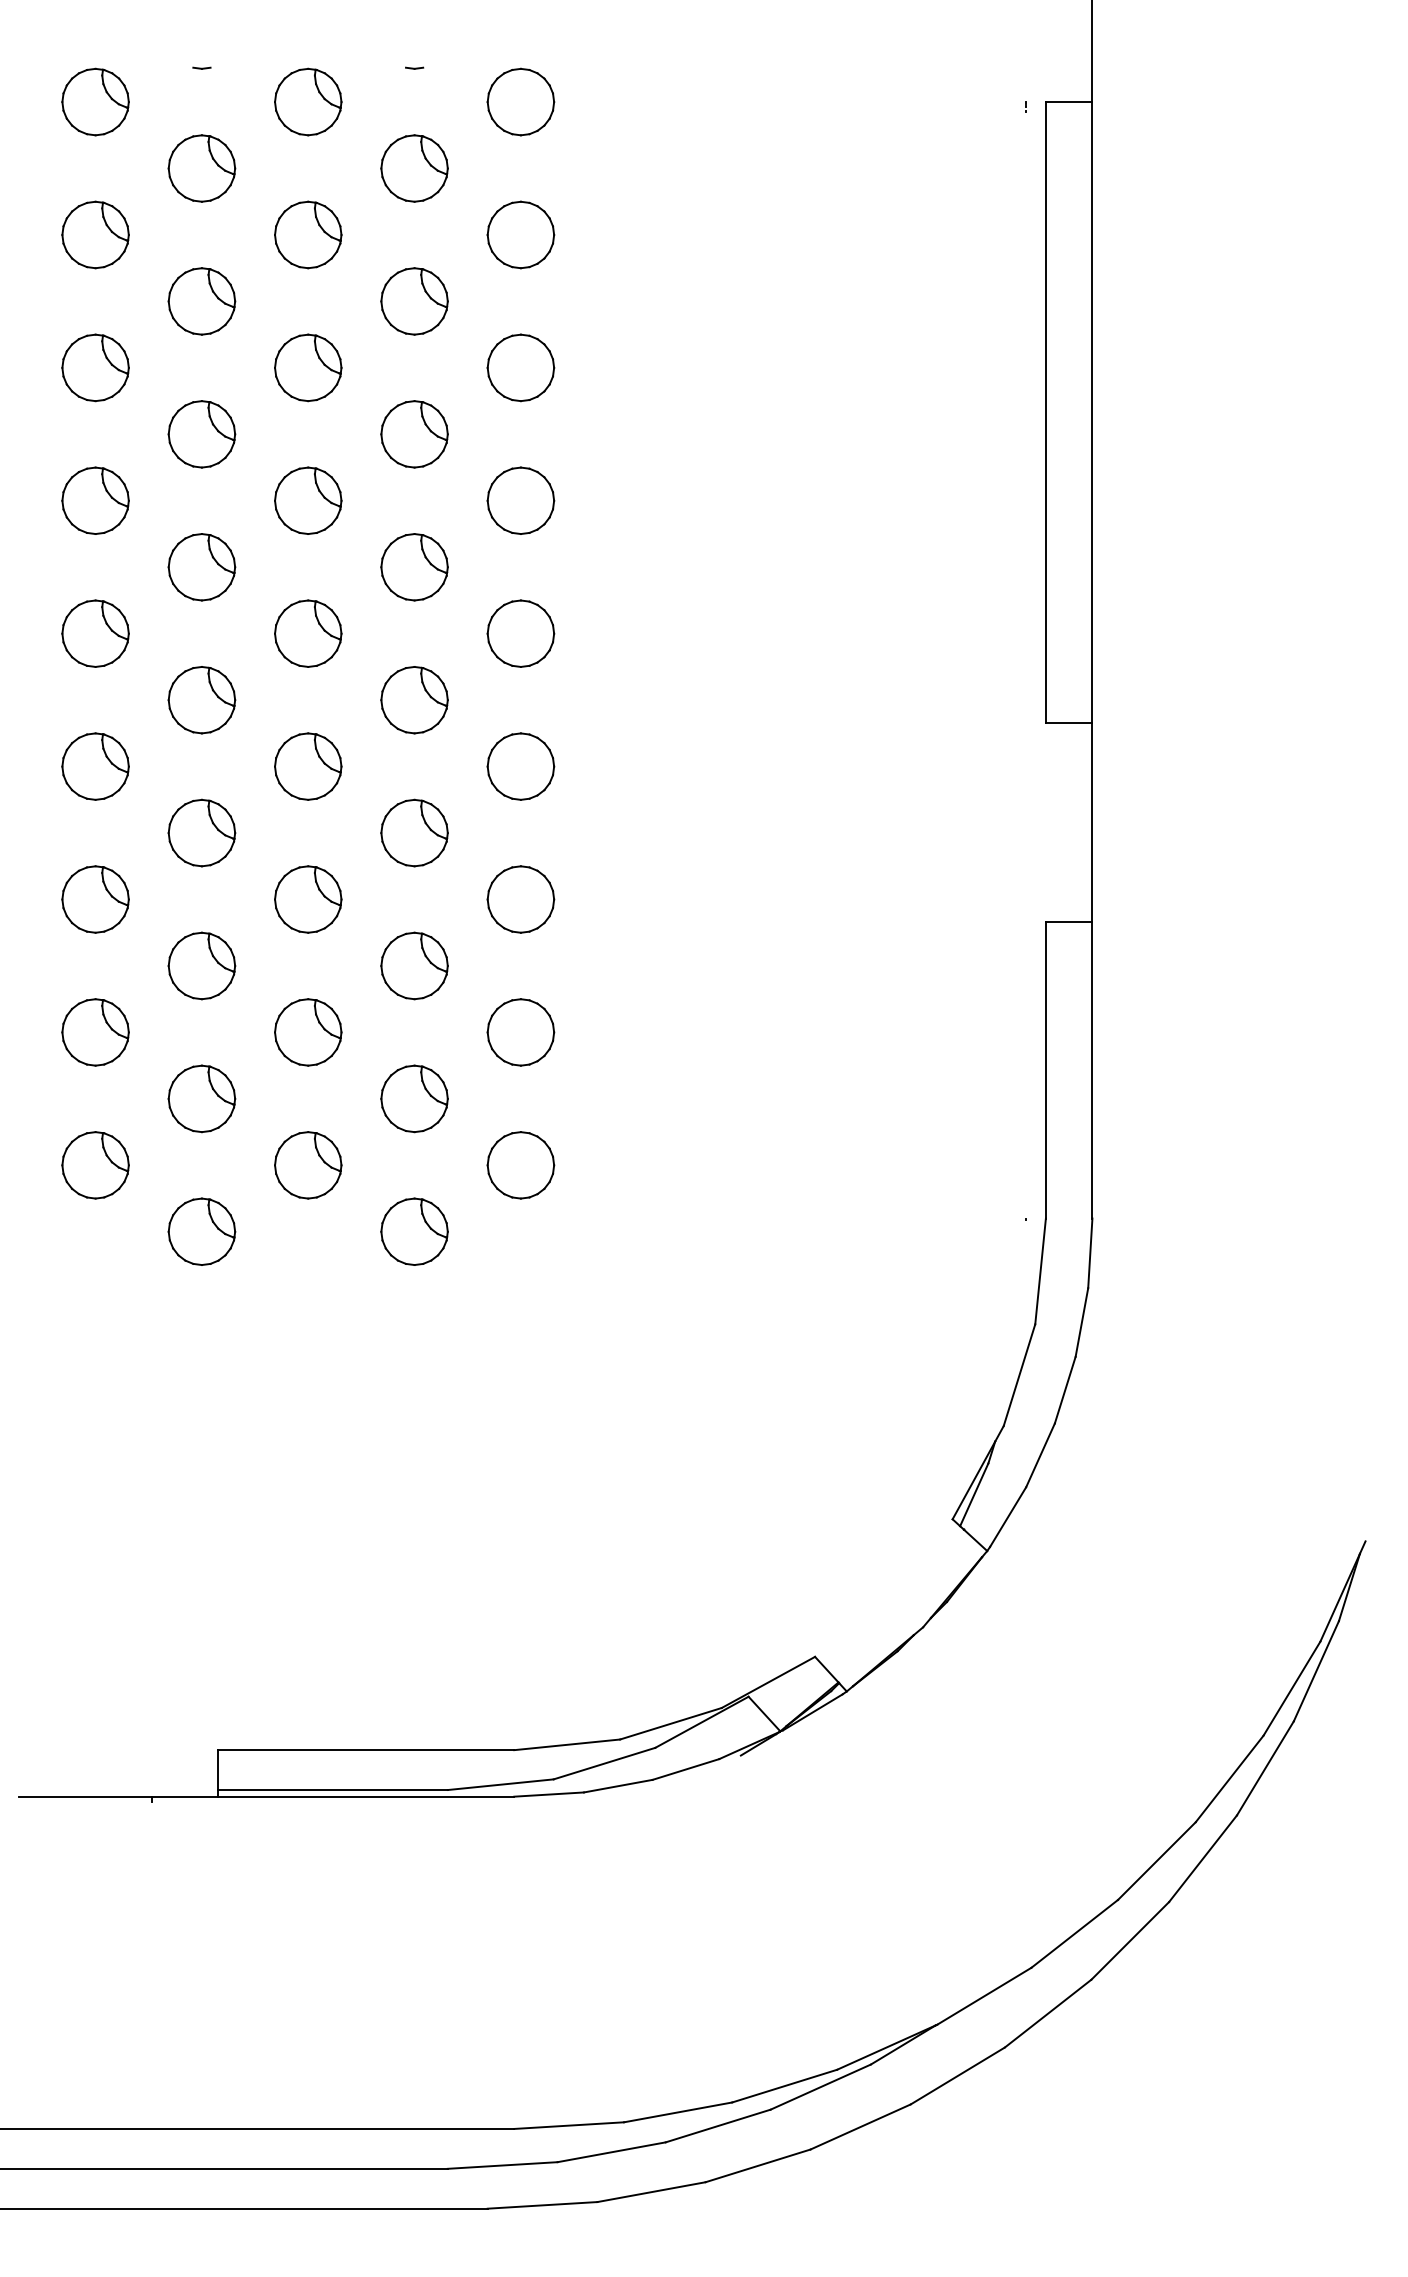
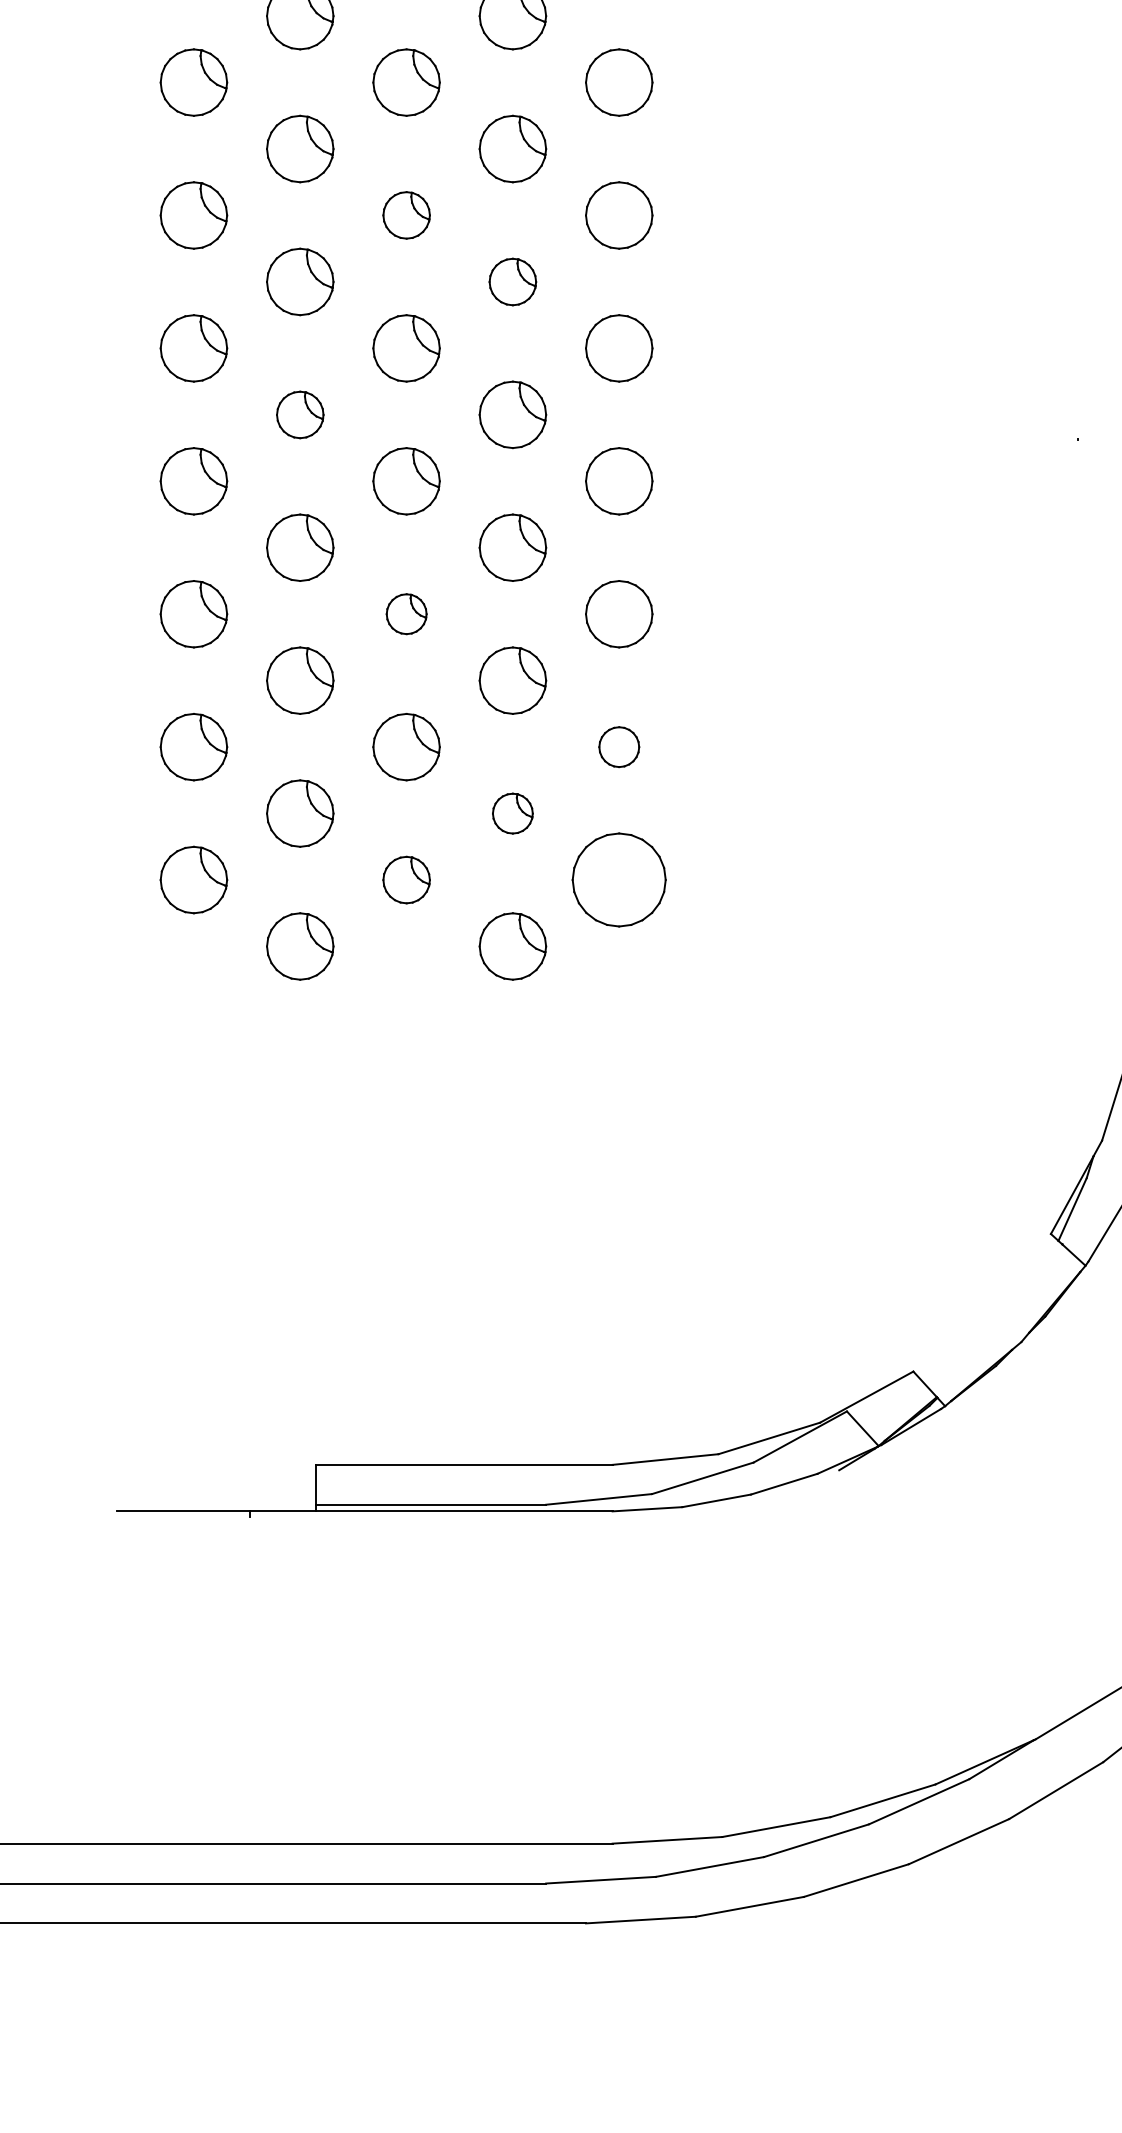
part: (308, 500) -> (406, 215), size x0.7
part: (414, 567) -> (512, 282), size x0.7
part: (201, 700) -> (299, 415), size x0.7
part: (308, 899) -> (406, 614), size x0.6
part: (520, 1032) -> (618, 747), size x0.6
part: (414, 1098) -> (512, 813), size x0.6
part: (308, 1165) -> (406, 880), size x0.7
part: (520, 1165) -> (618, 880), size x1.4

